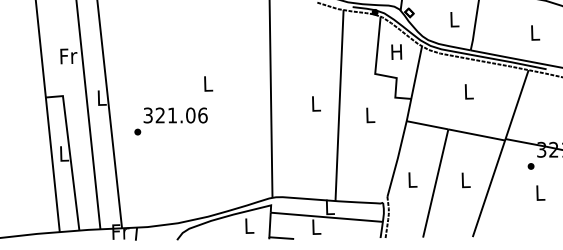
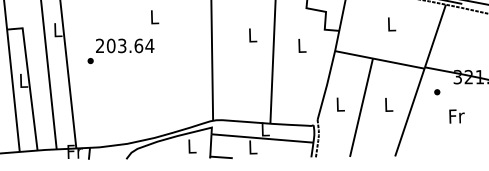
text: (175, 115) -> (124, 45), 321.06 -> 203.64
part: (530, 166) -> (436, 92), moved
text: (540, 192) -> (456, 115), L -> Fr

